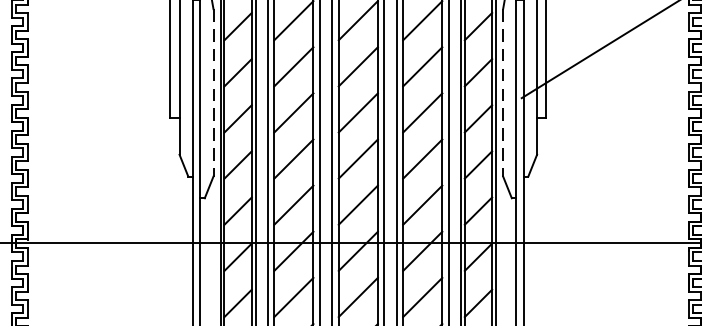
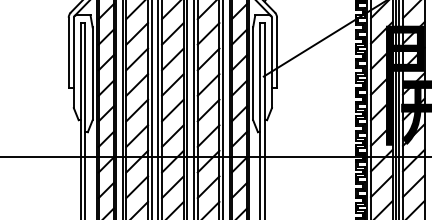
line: (213, 94) -> (92, 74), dashed -> solid
line: (503, 94) -> (253, 74), dashed -> solid

